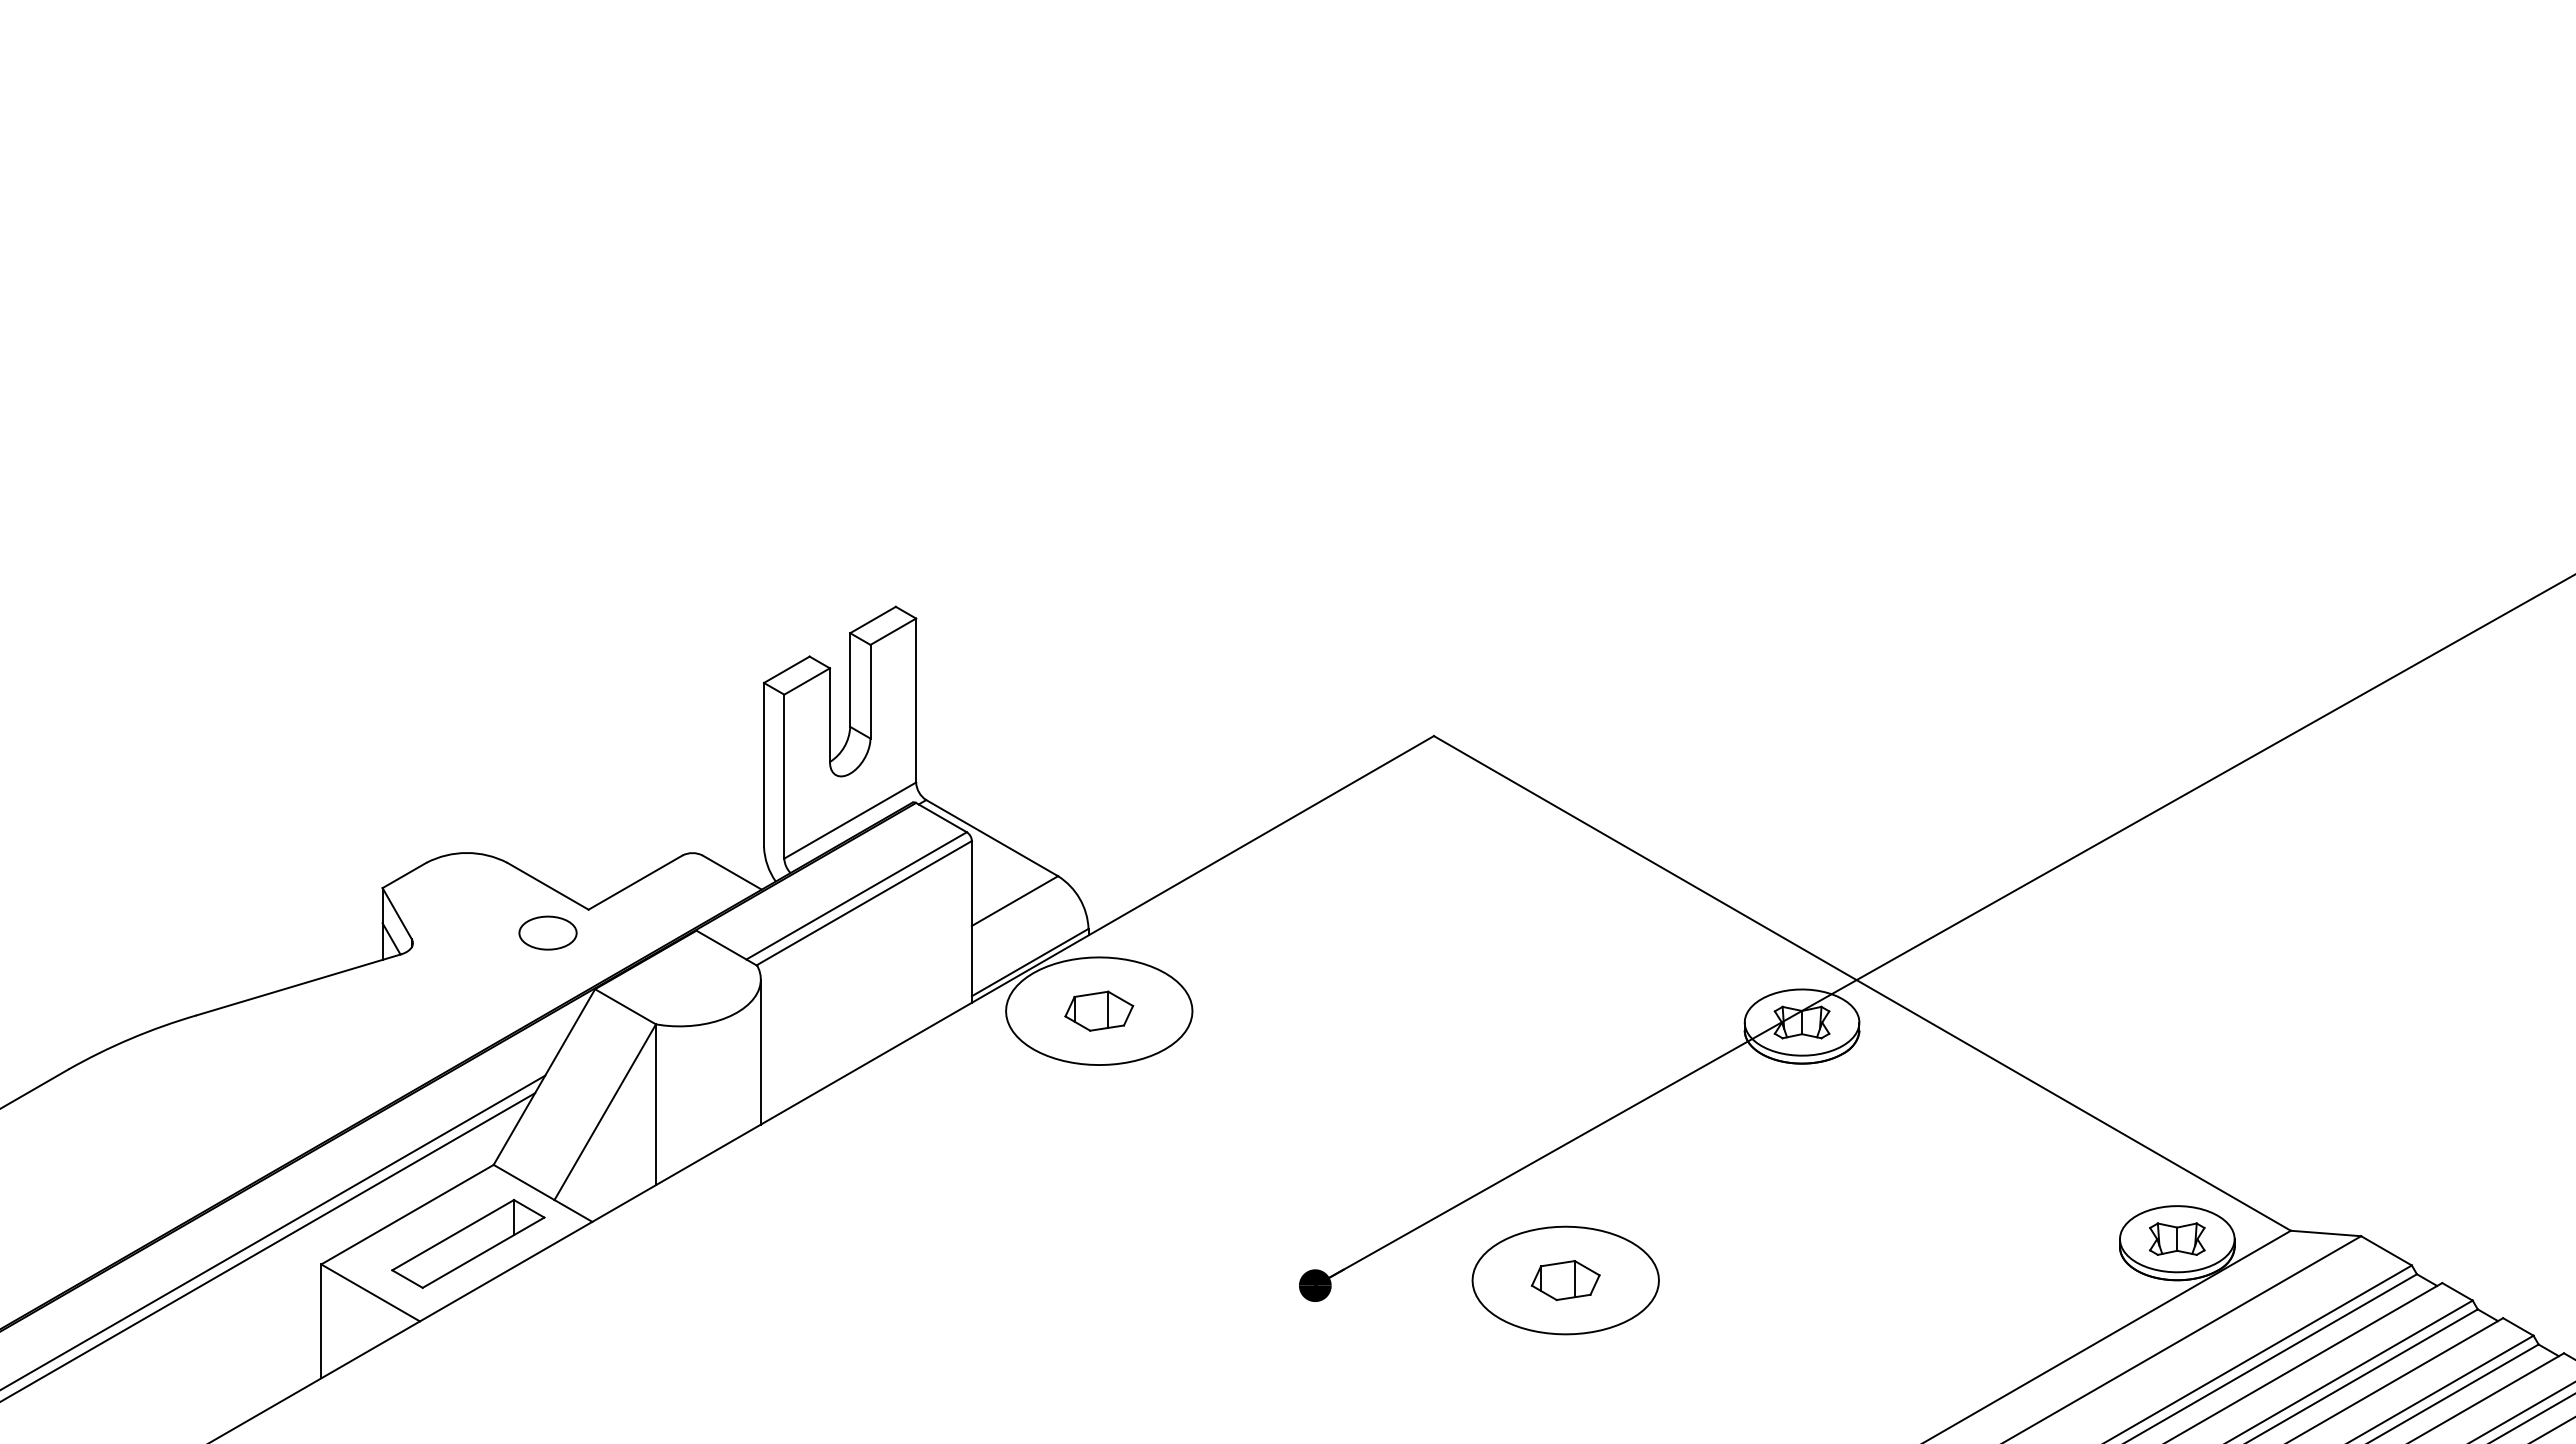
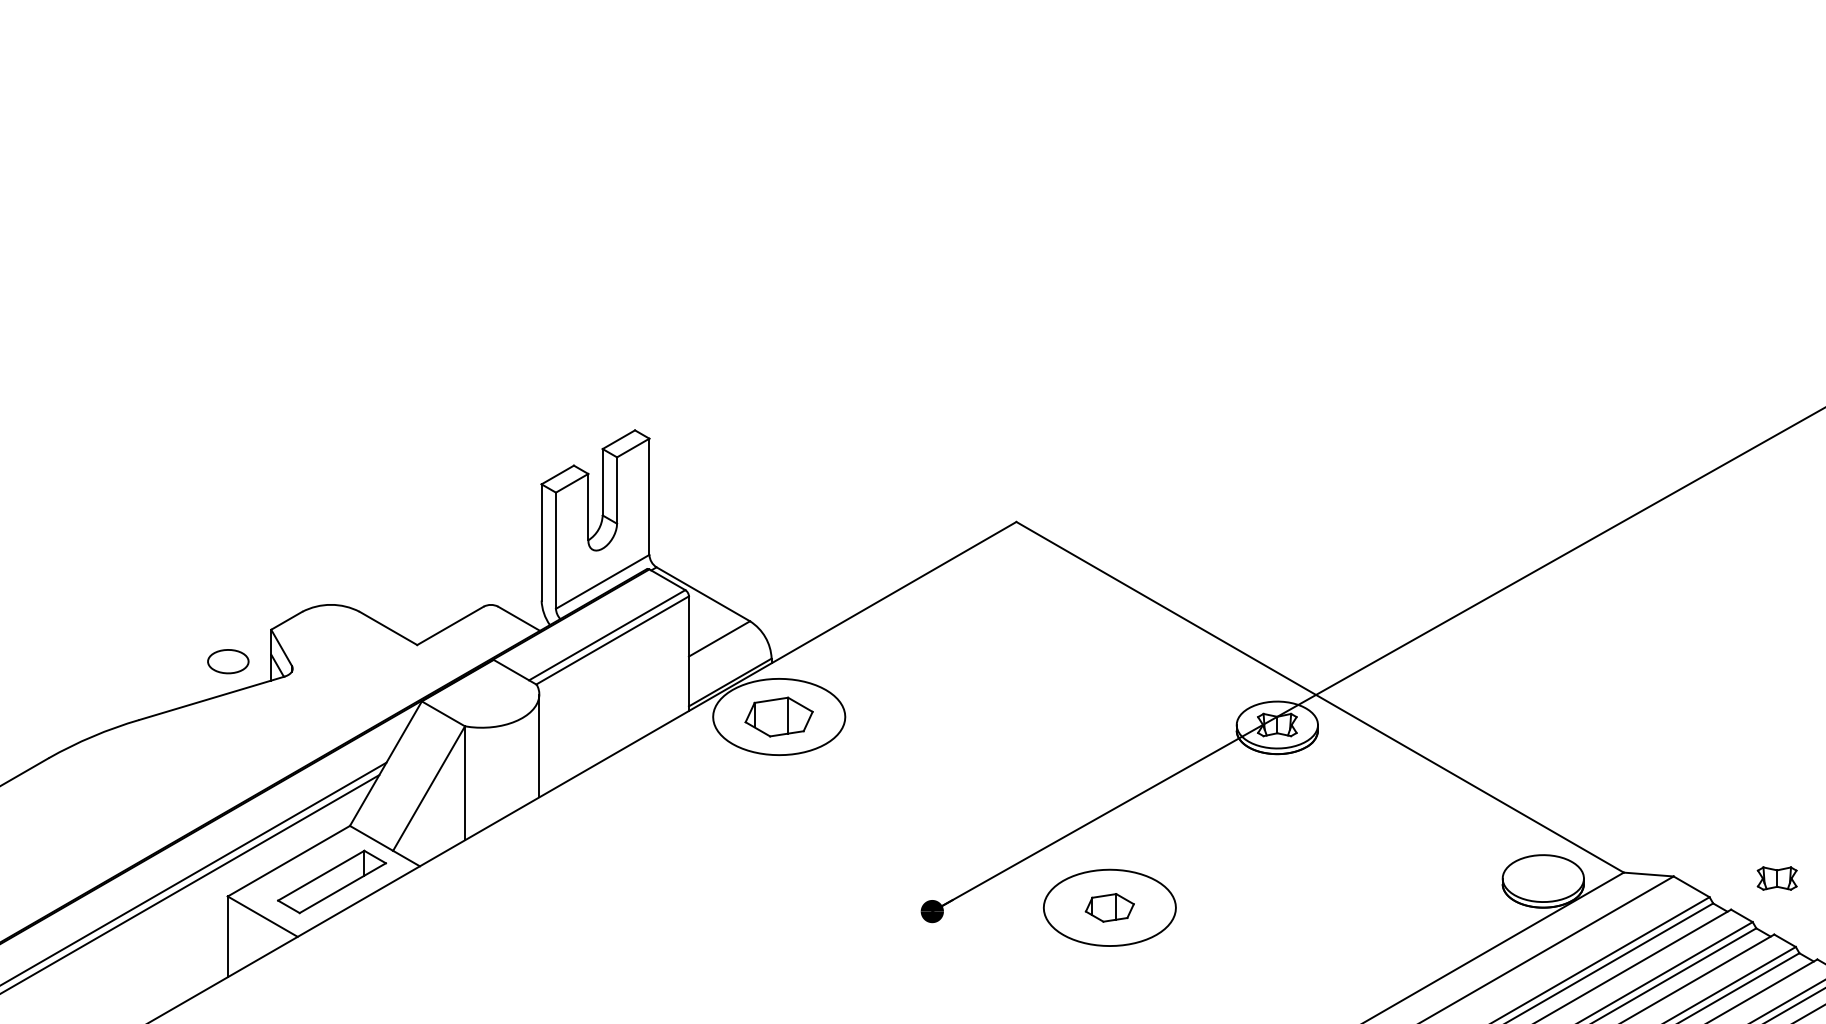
part: (547, 932) -> (227, 661), moved
part: (1099, 1010) -> (779, 716), size x1.4
part: (2177, 1238) -> (1777, 878), moved

